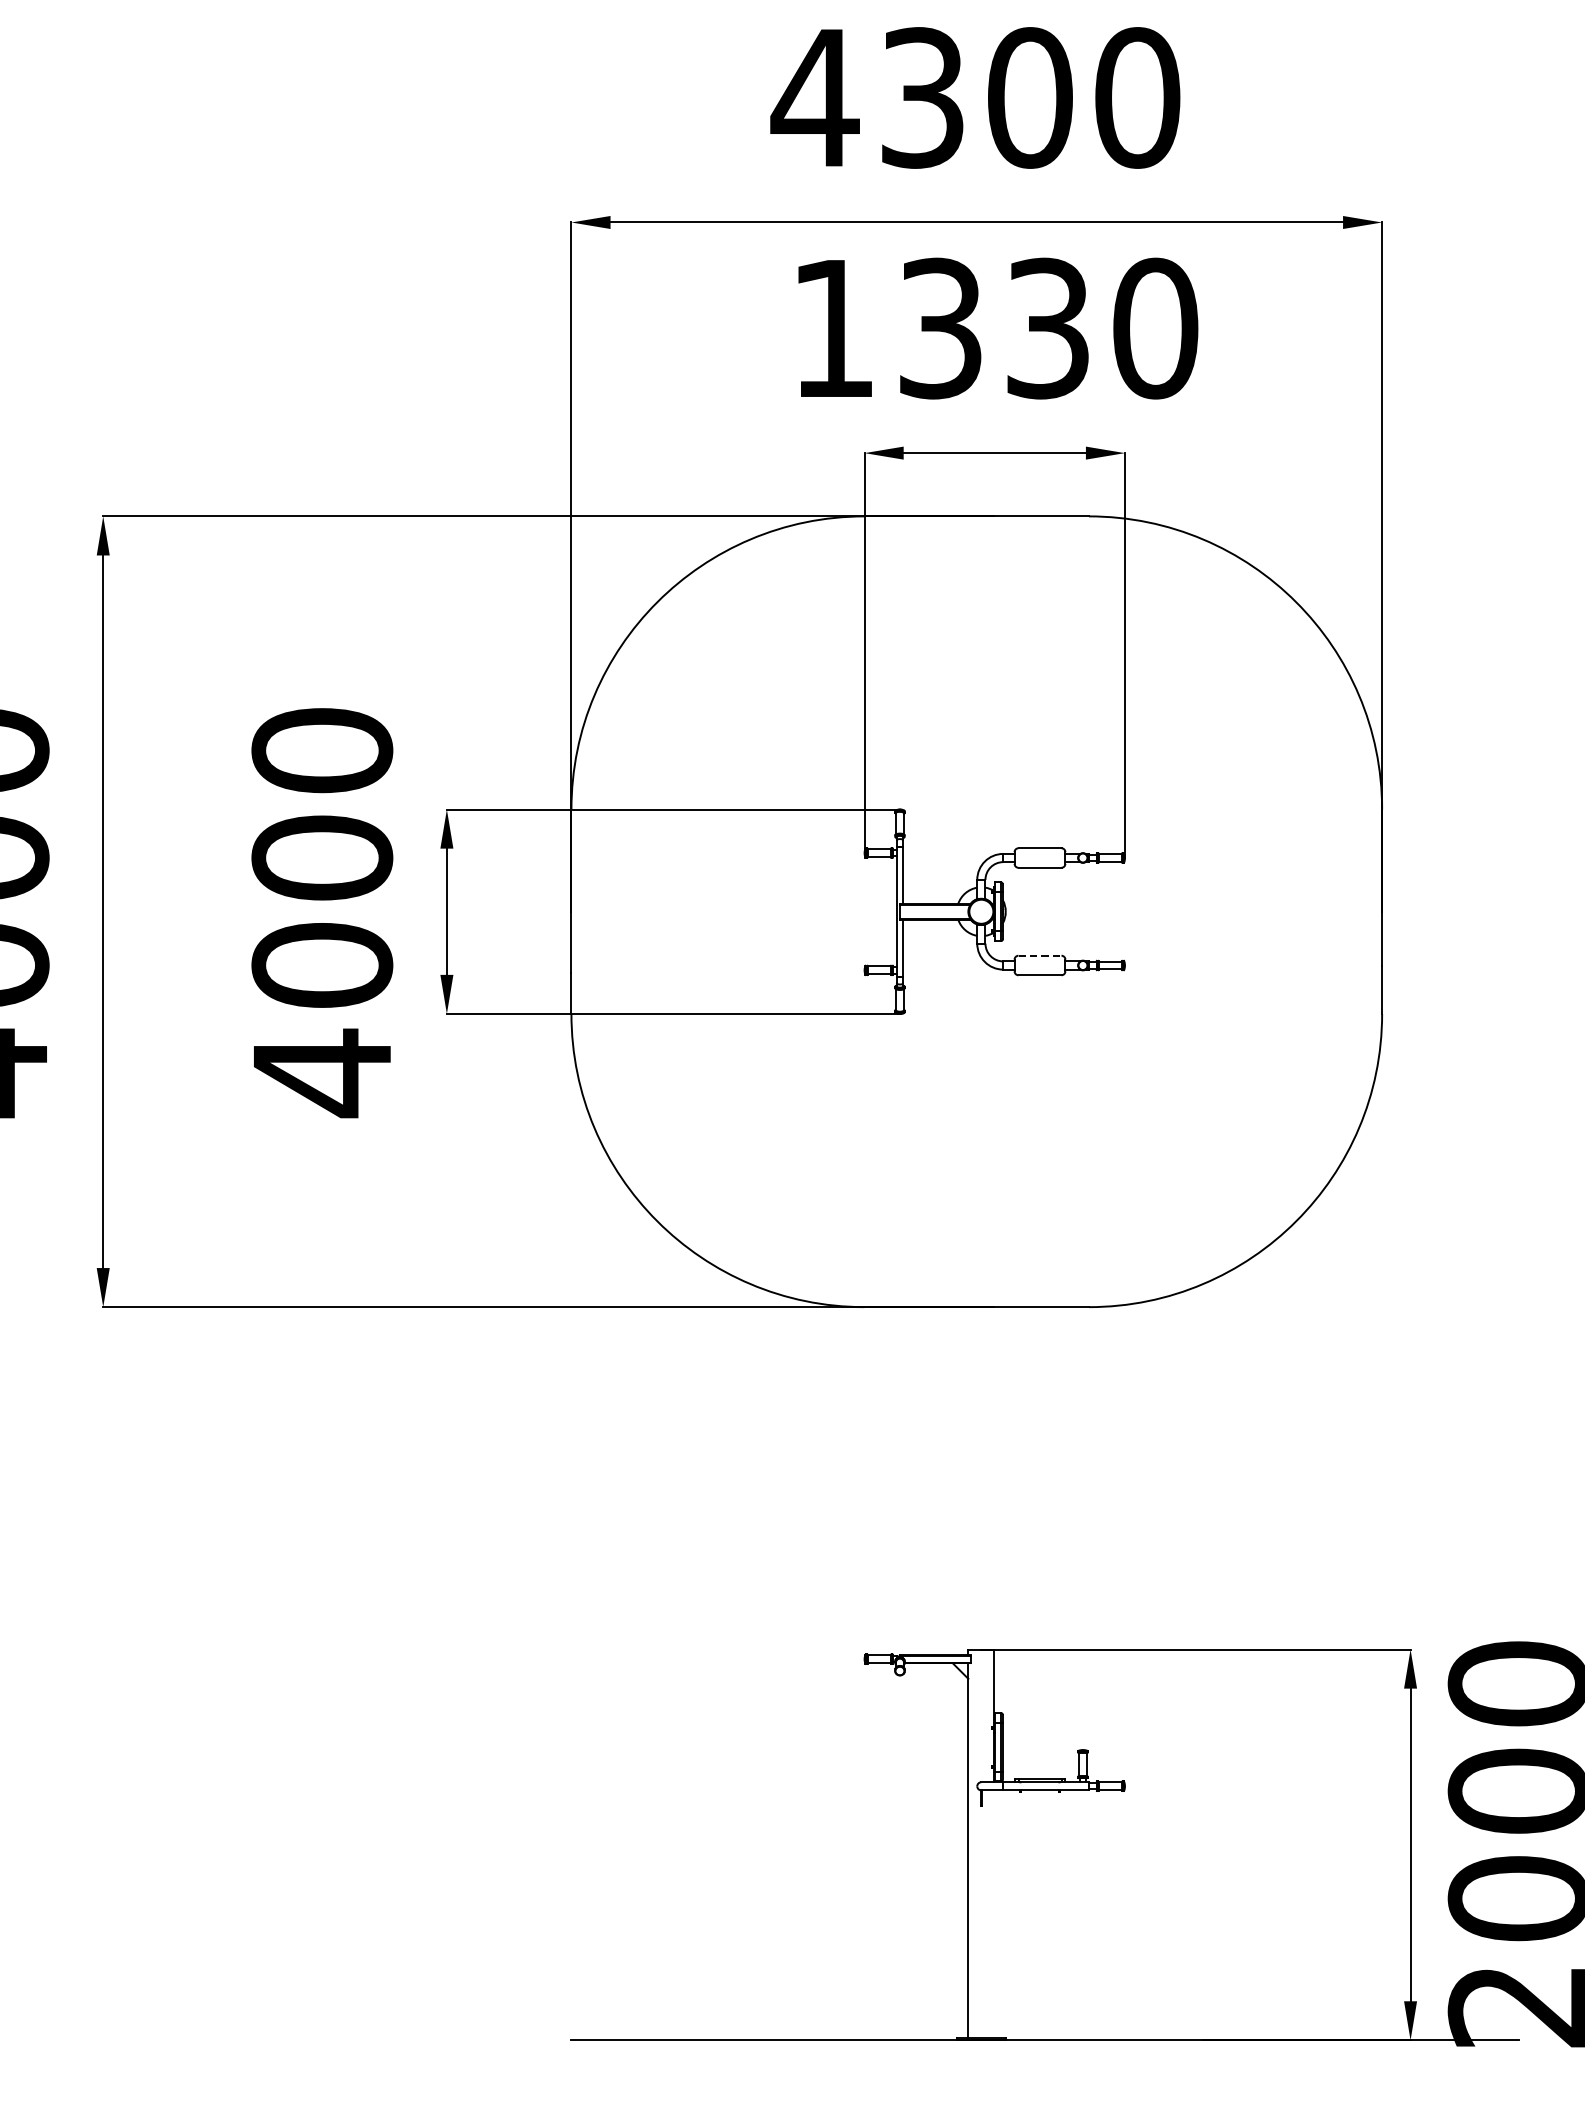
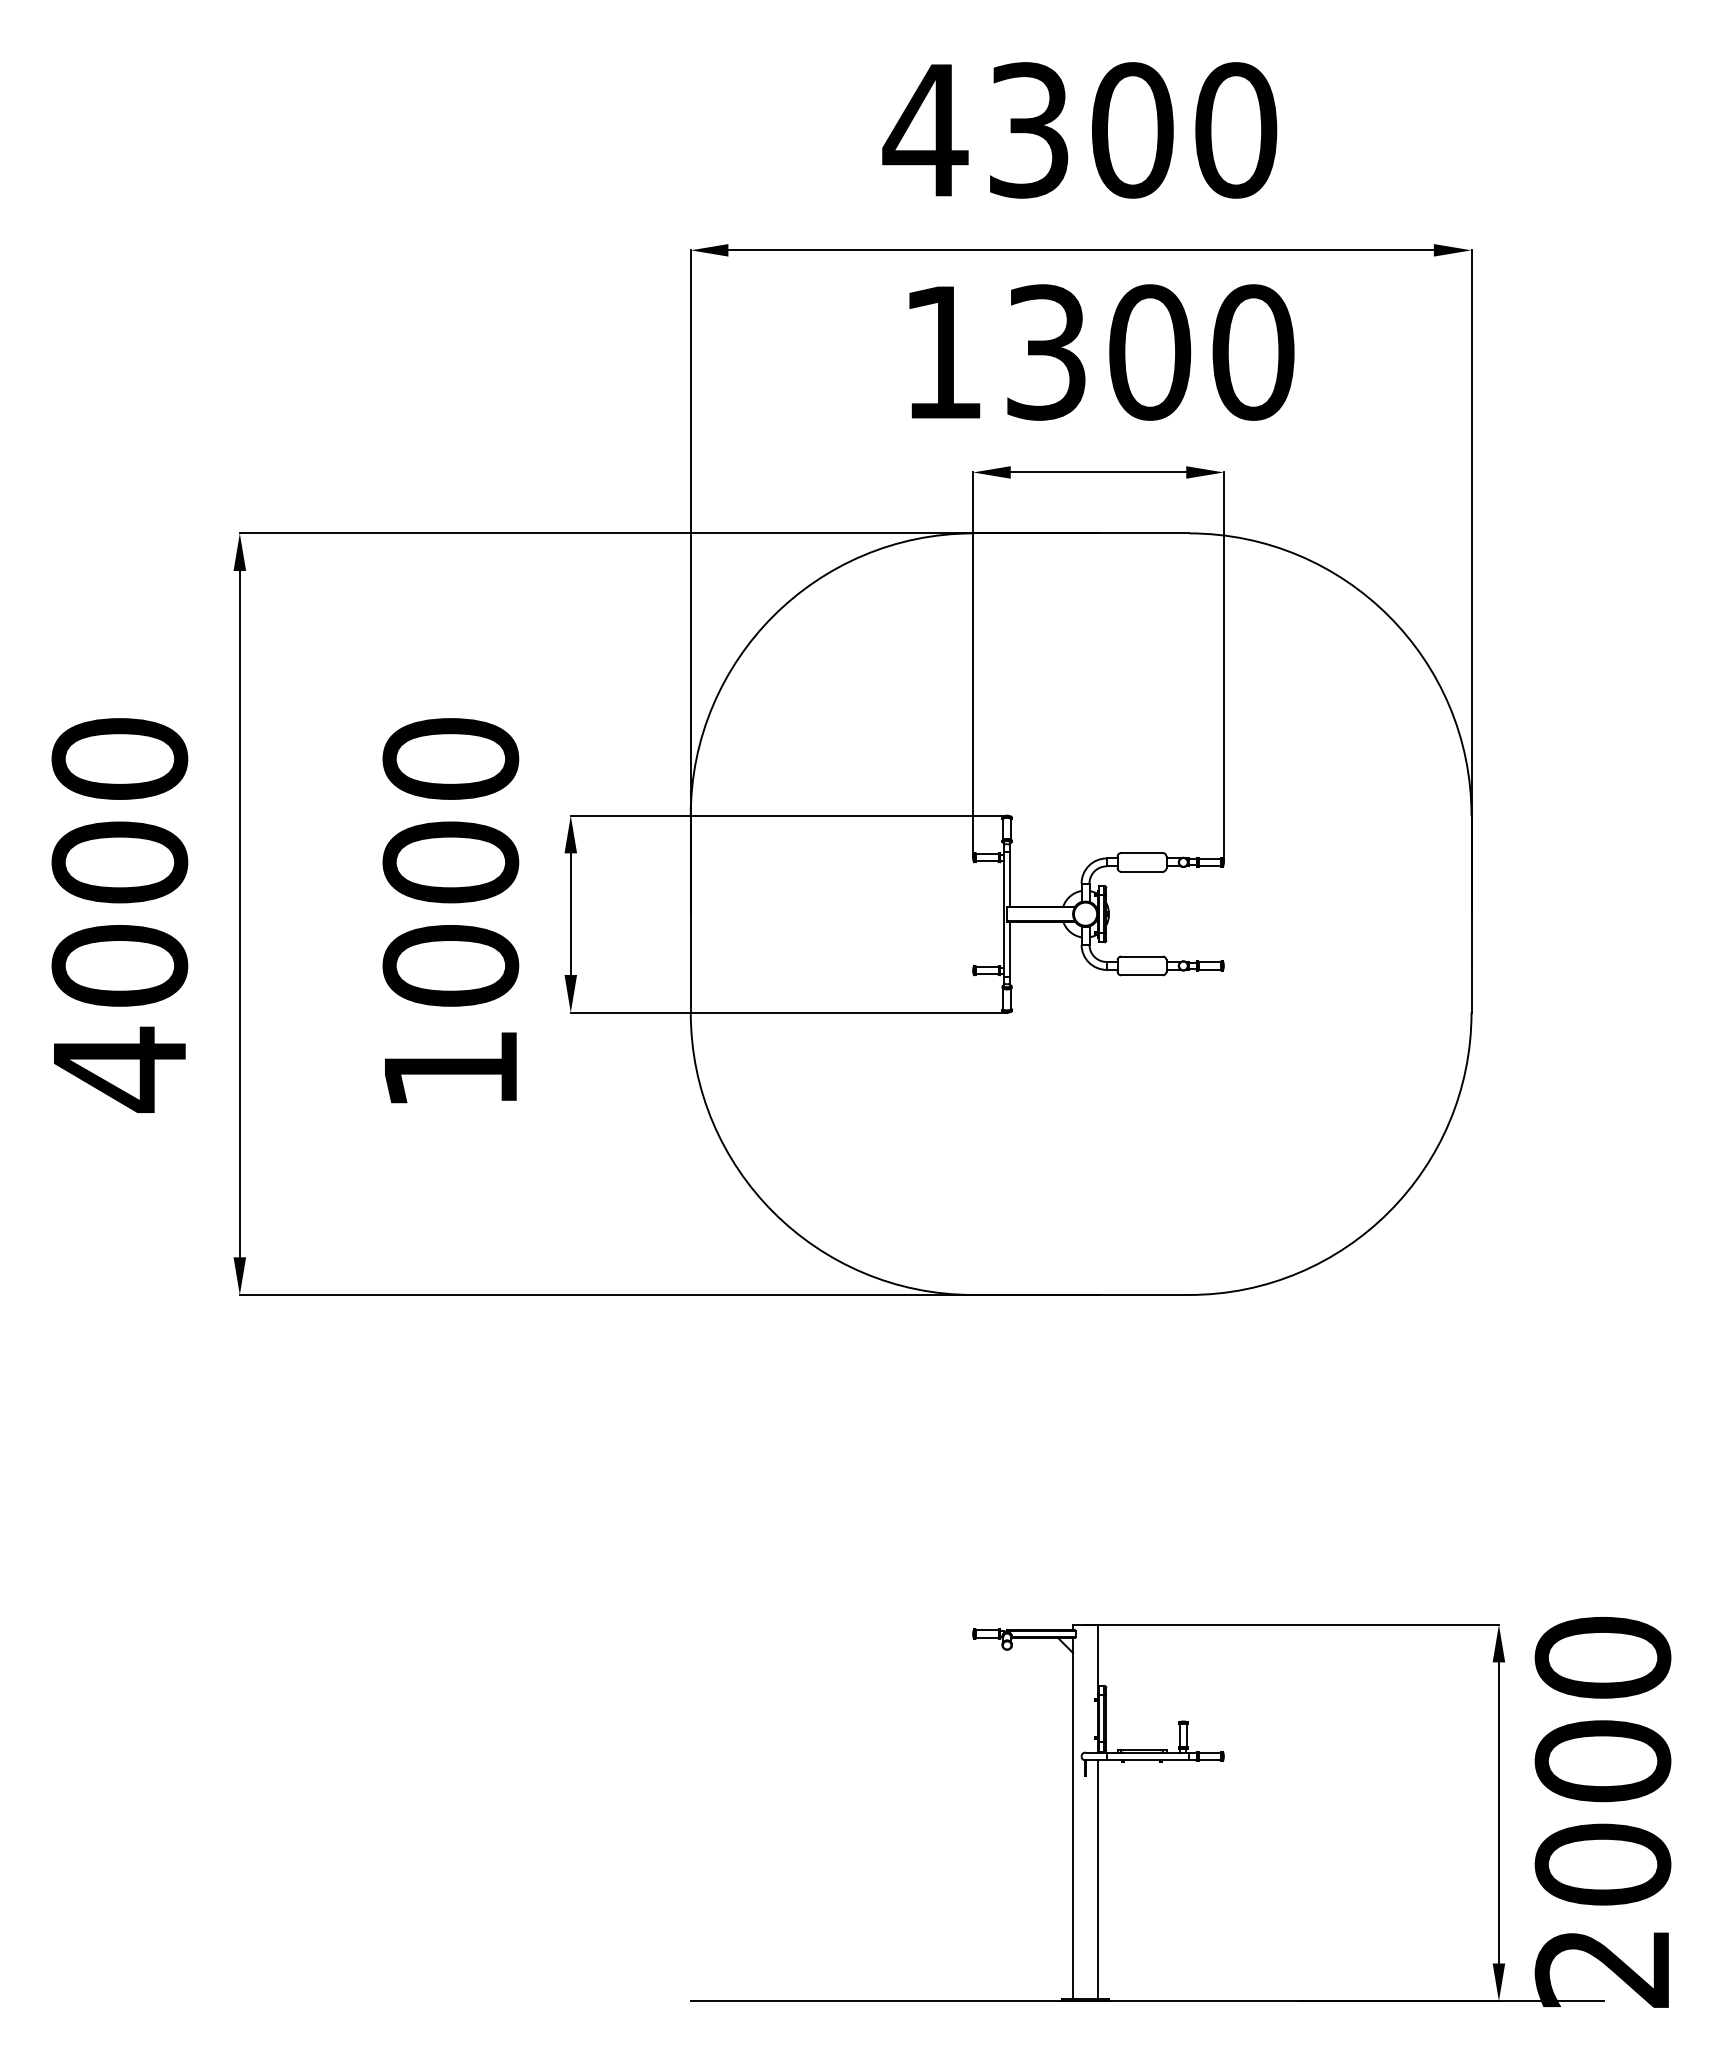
text: (1048, 328) -> (1150, 352), 1330 -> 1300
line: (1040, 955) -> (1142, 956), dashed -> solid
text: (321, 1073) -> (450, 1069), 4000 -> 1000
line: (994, 1914) -> (1098, 1879), added

